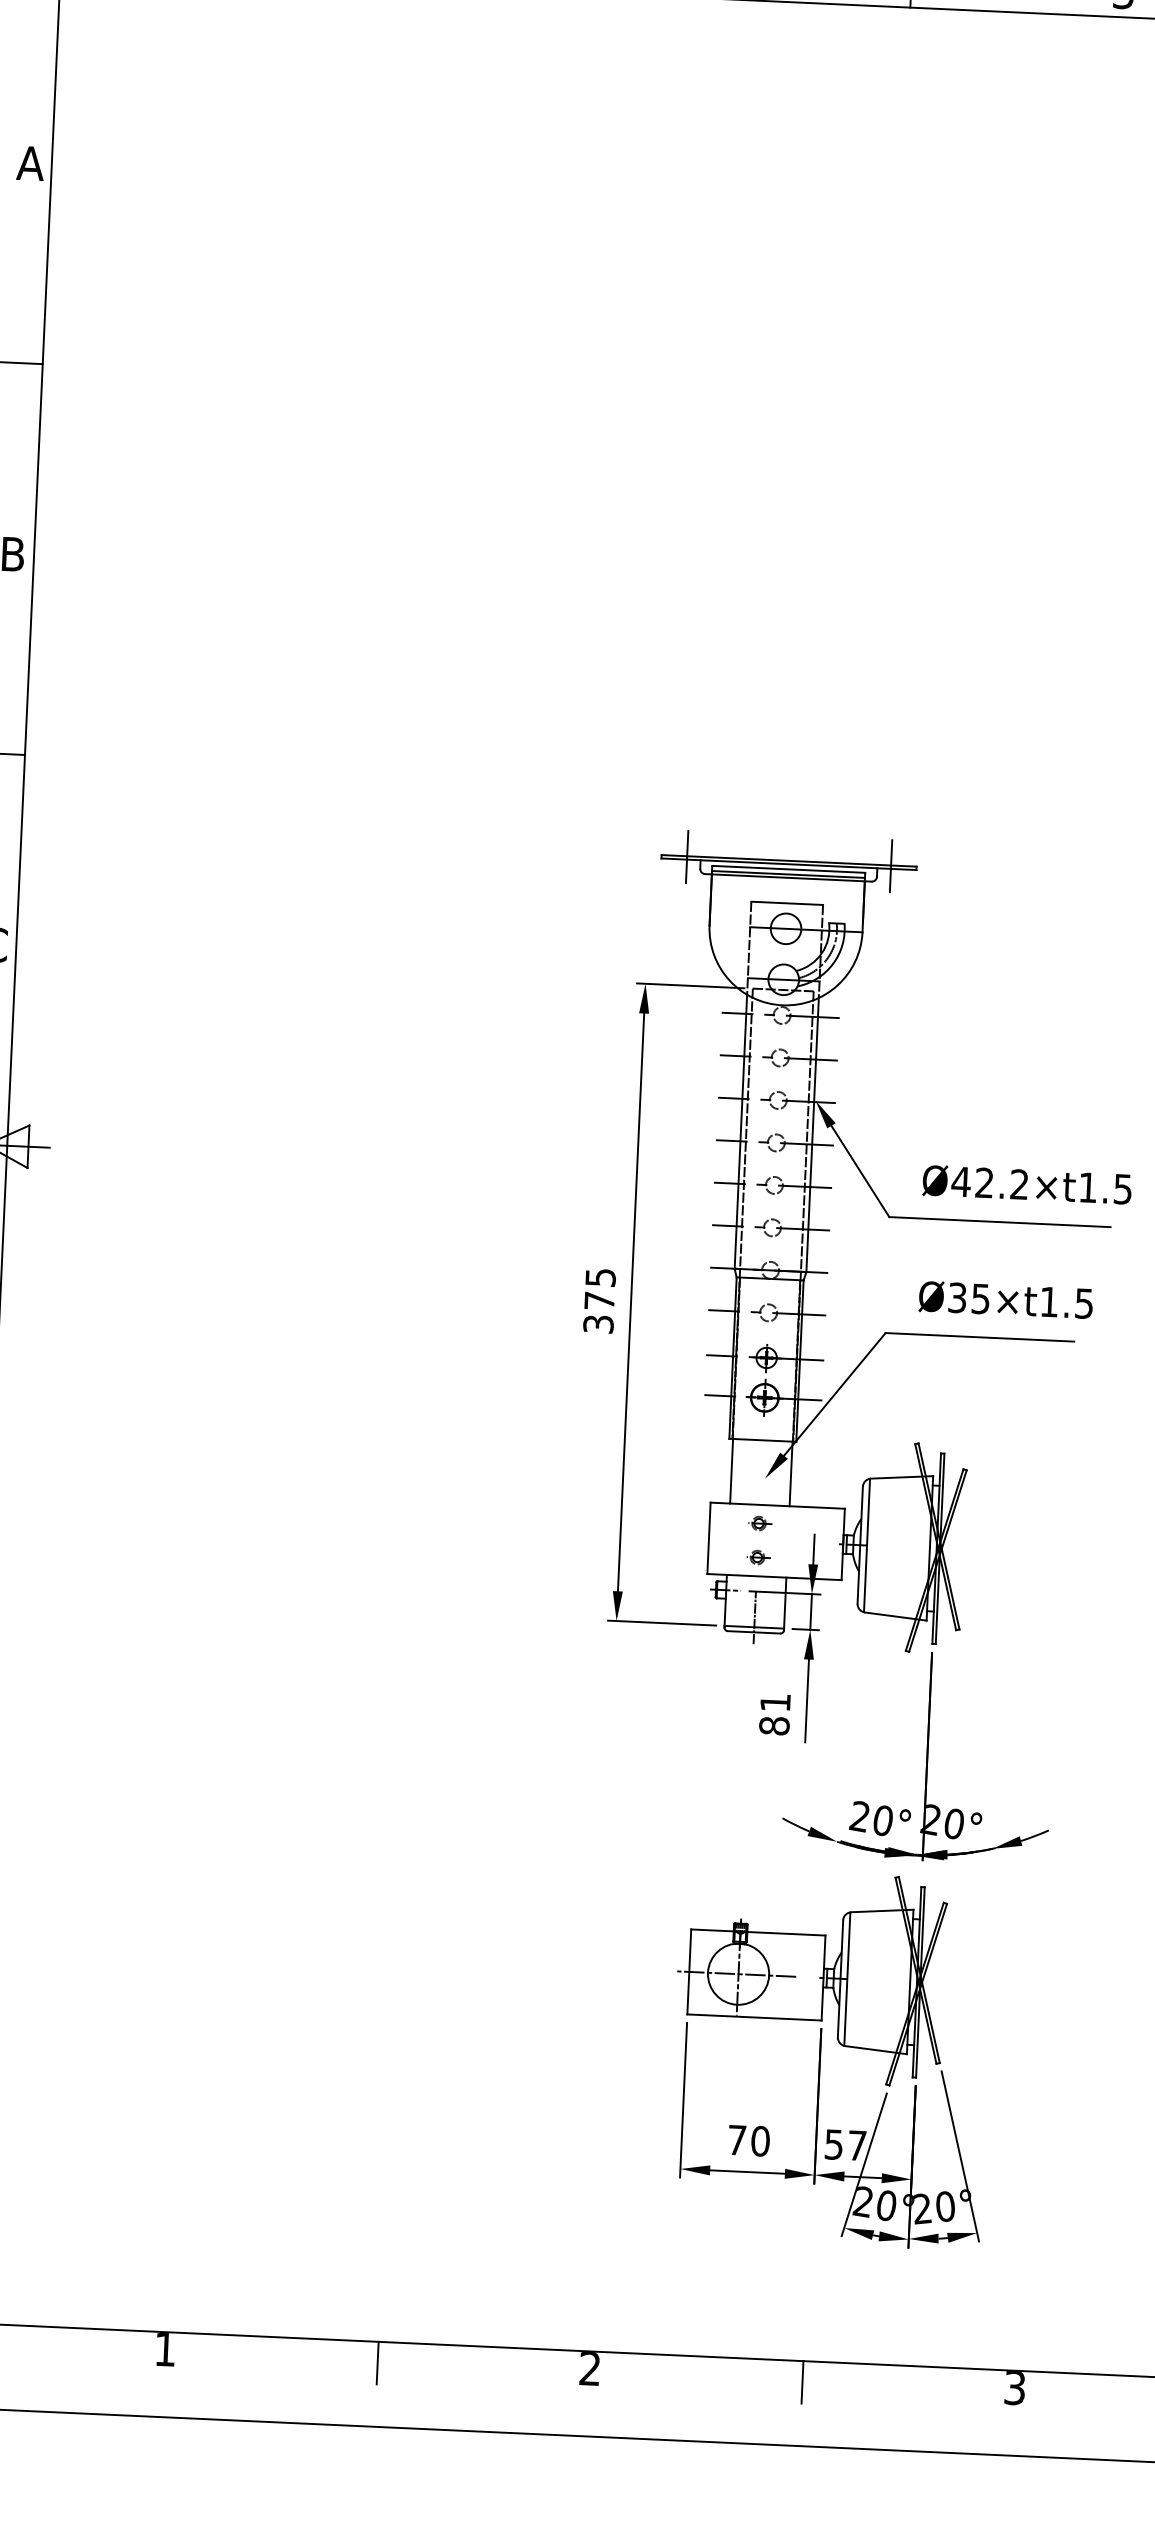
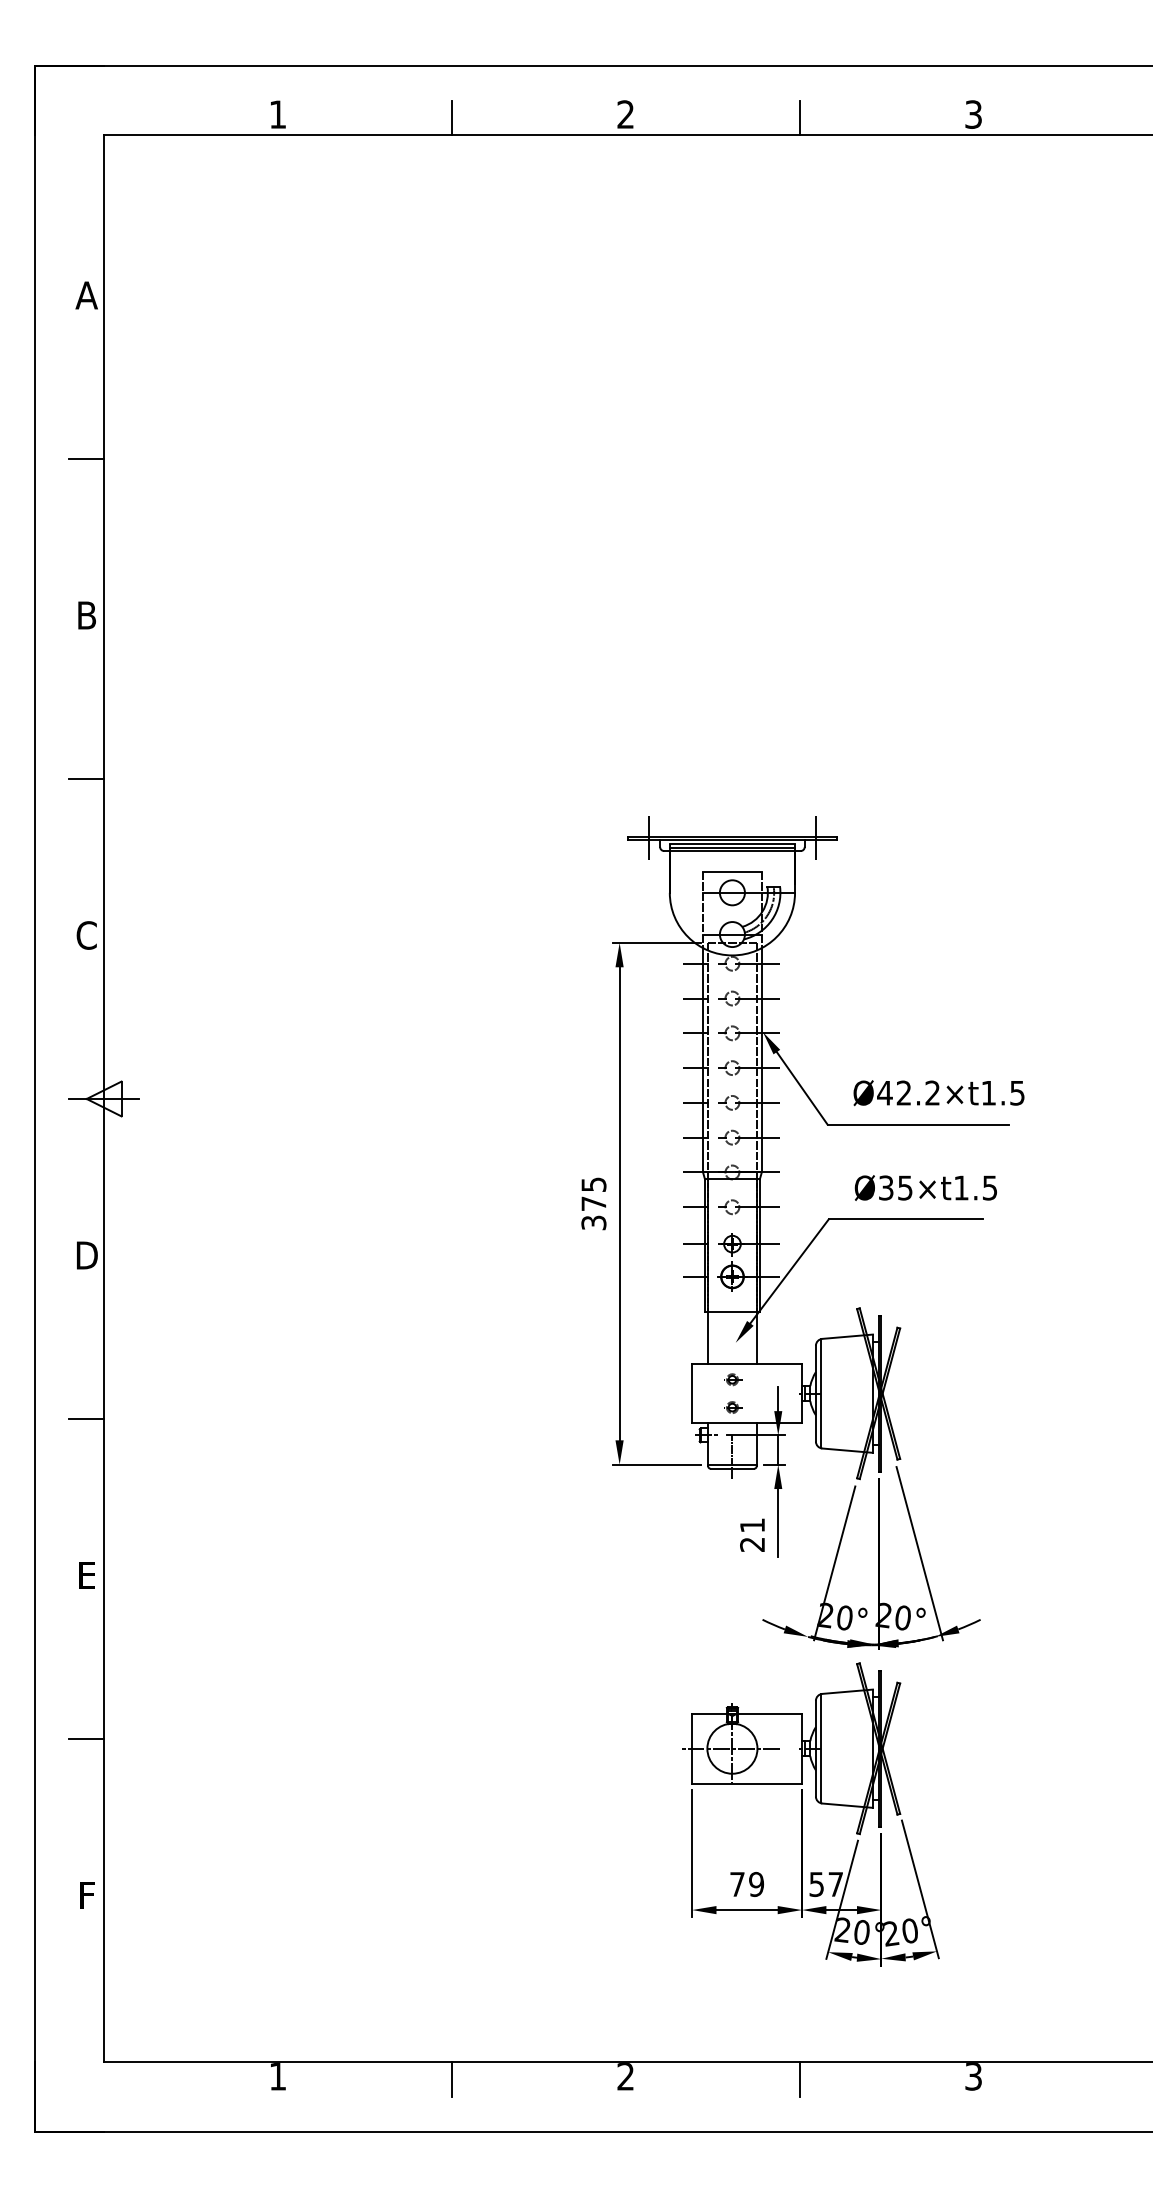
text: (774, 1725) -> (752, 1544), 81 -> 21
line: (977, 1746) -> (919, 1553), added
line: (873, 1753) -> (834, 1563), added
text: (760, 2141) -> (756, 1884), 70 -> 79

